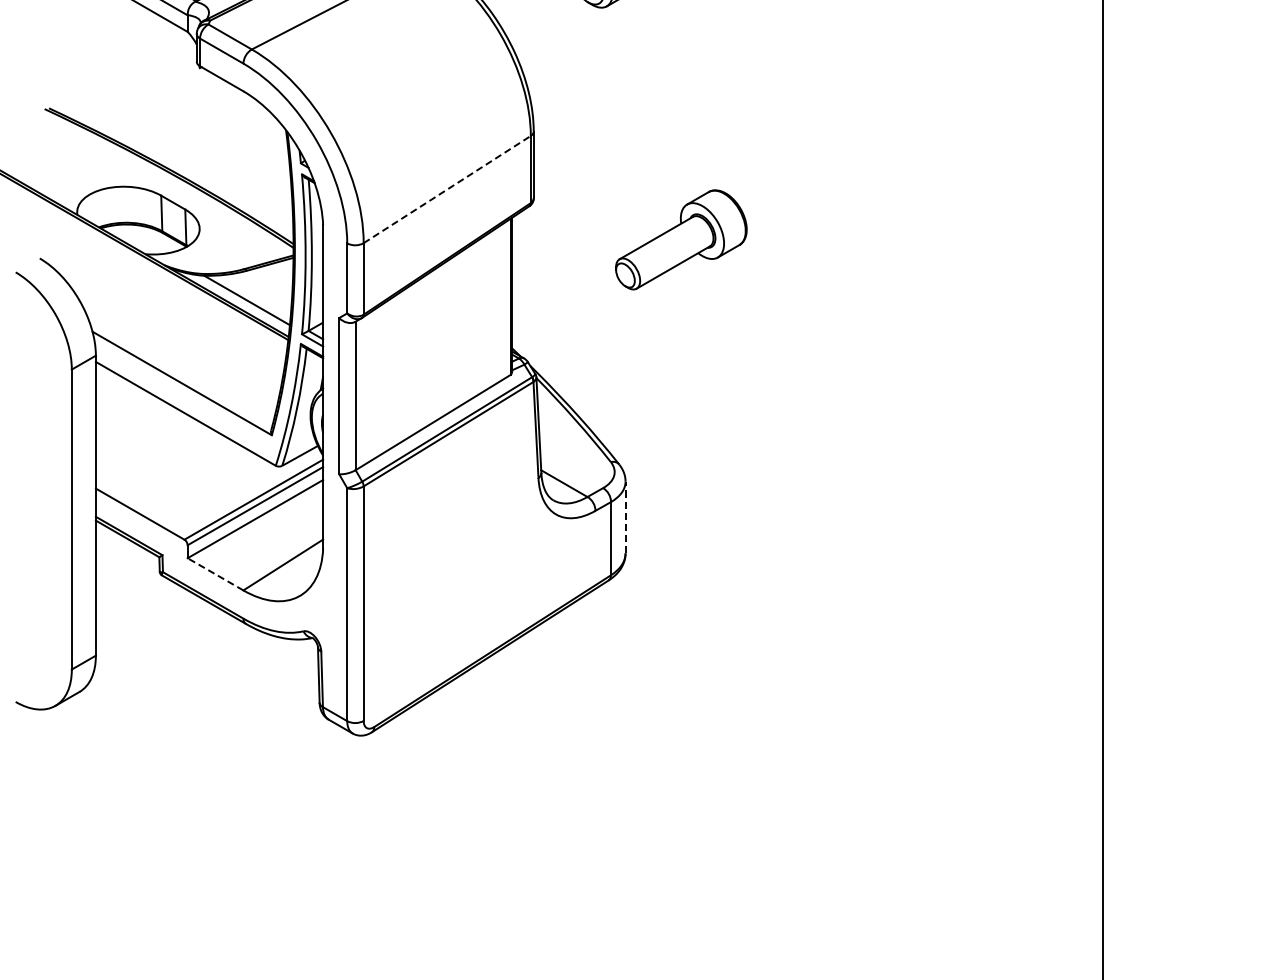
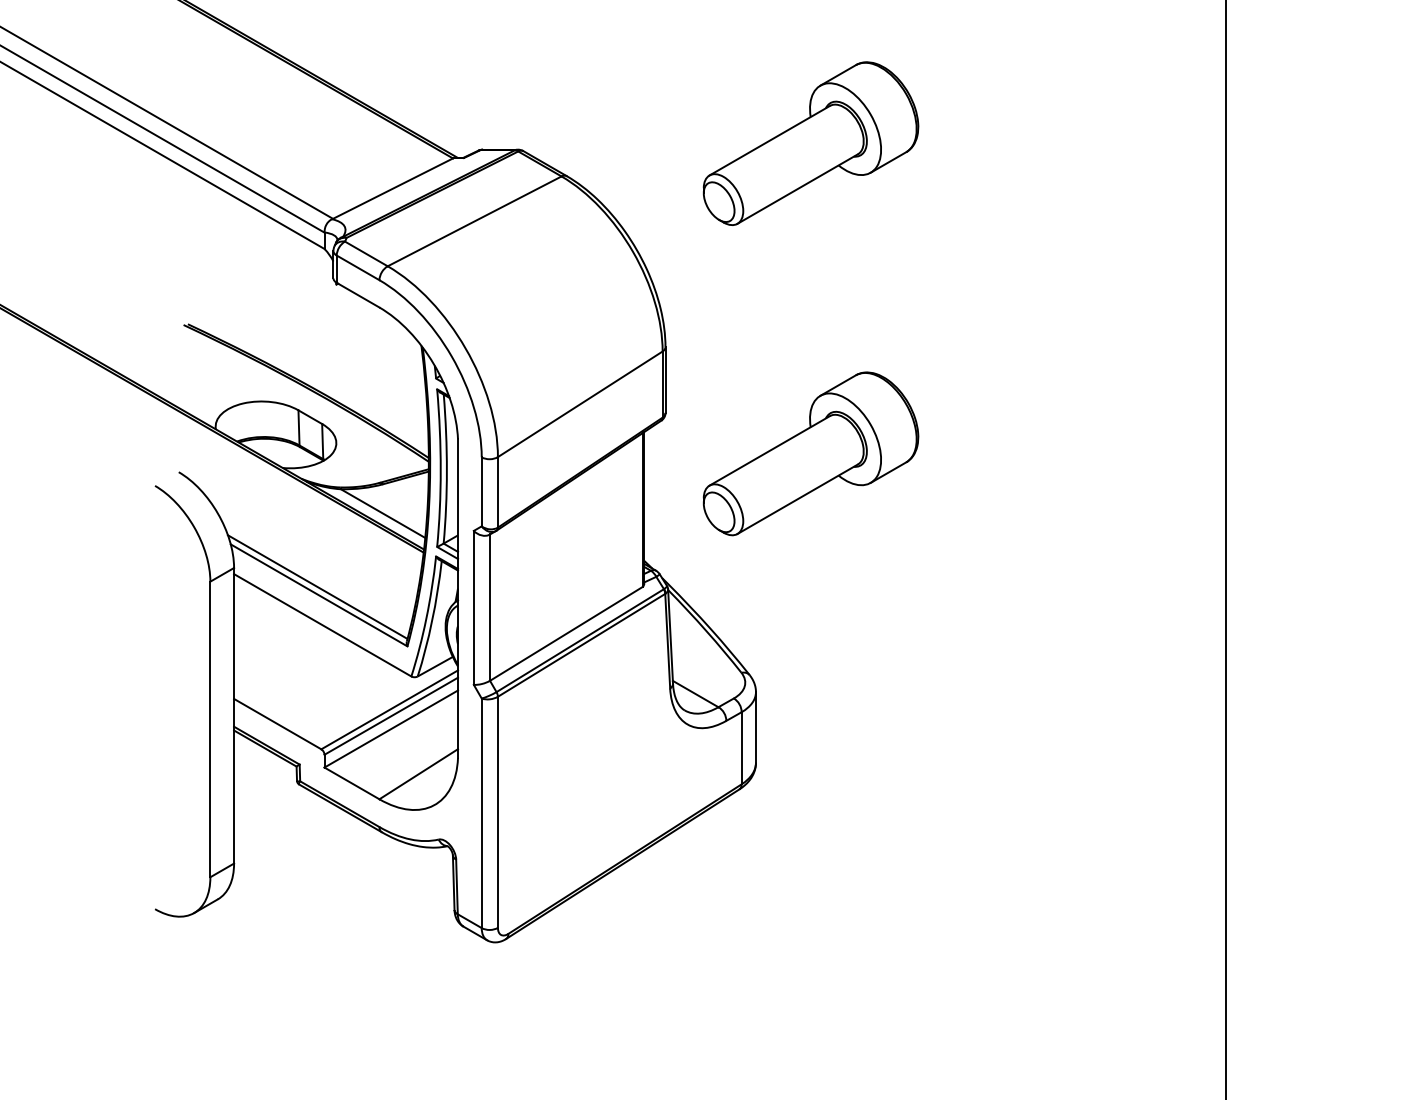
line: (447, 189) -> (580, 404), dashed -> solid
part: (680, 239) -> (810, 453), size x1.67
line: (180, 374) -> (317, 586), added
line: (625, 516) -> (755, 726), dashed -> solid
line: (215, 574) -> (351, 783), dashed -> solid

